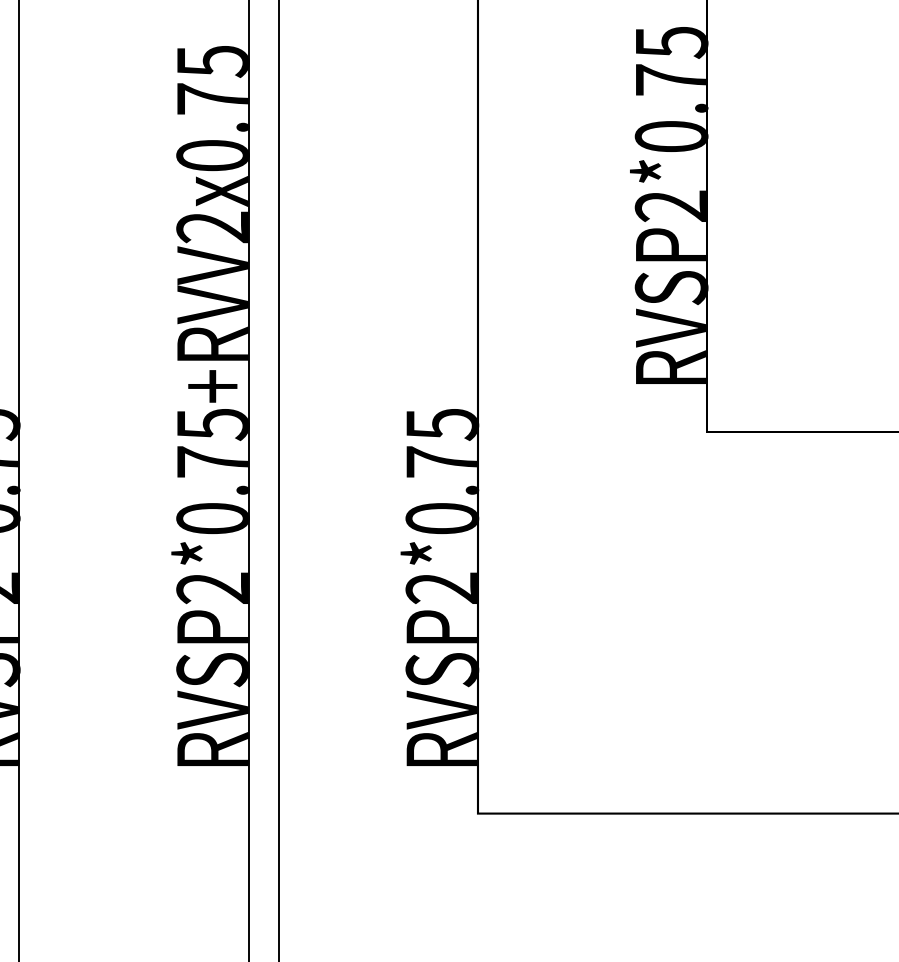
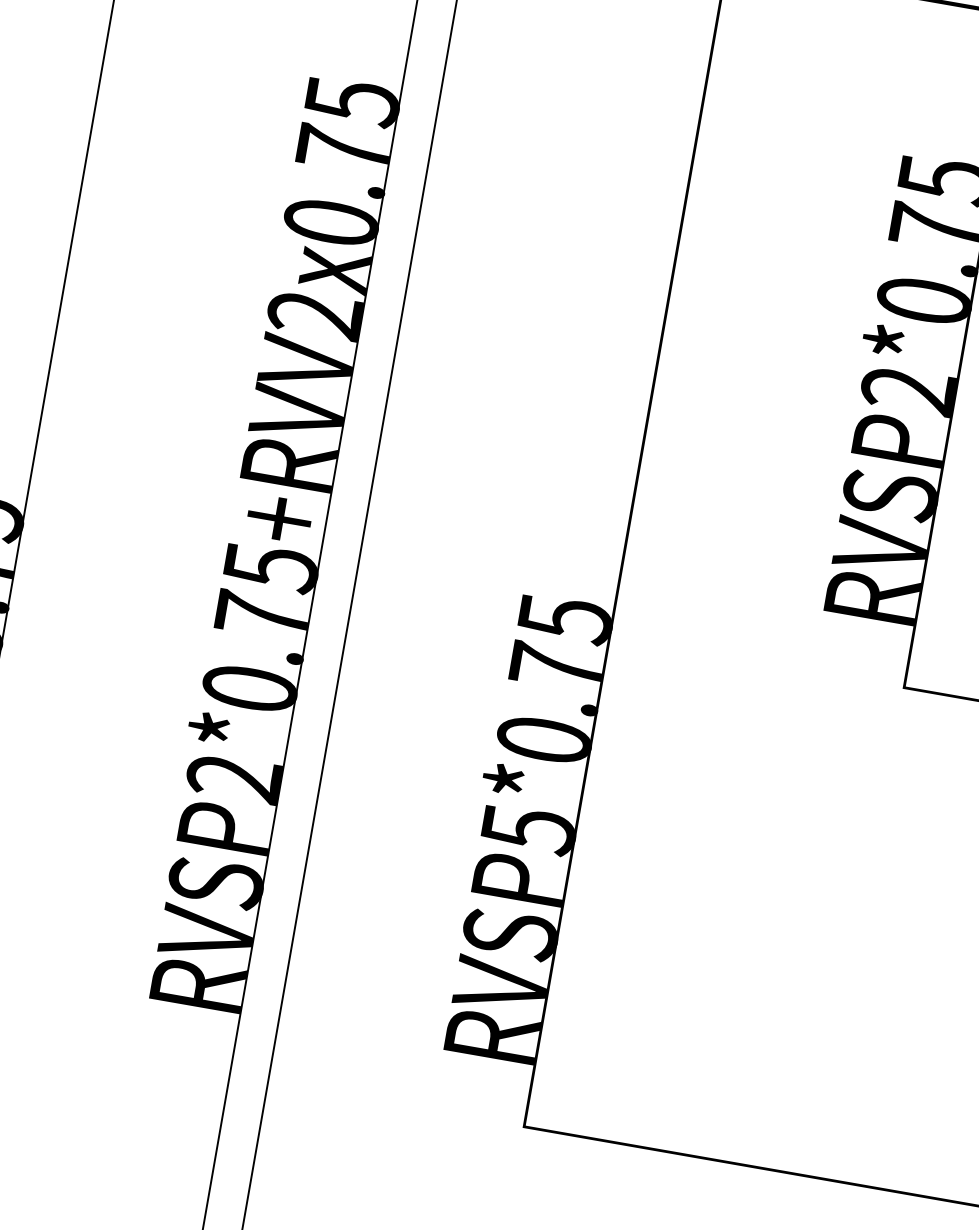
text: (442, 588) -> (529, 829), RVSP2*0.75 -> RVSP5*0.75

